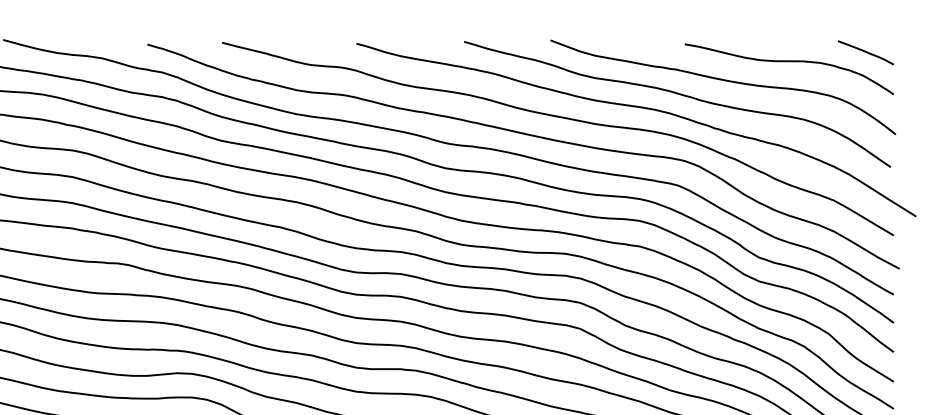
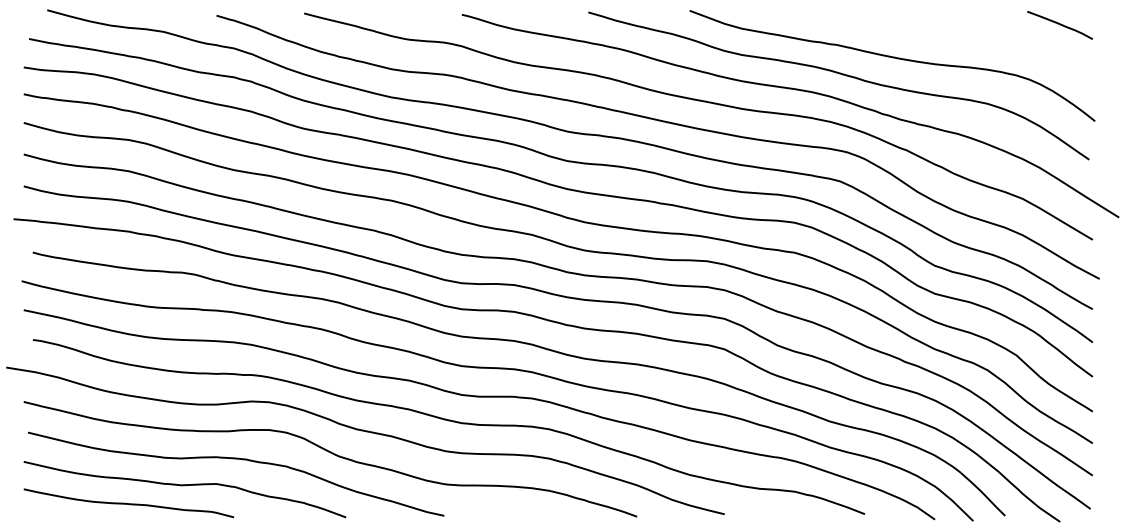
curve: (789, 62) -> (970, 36), removed

